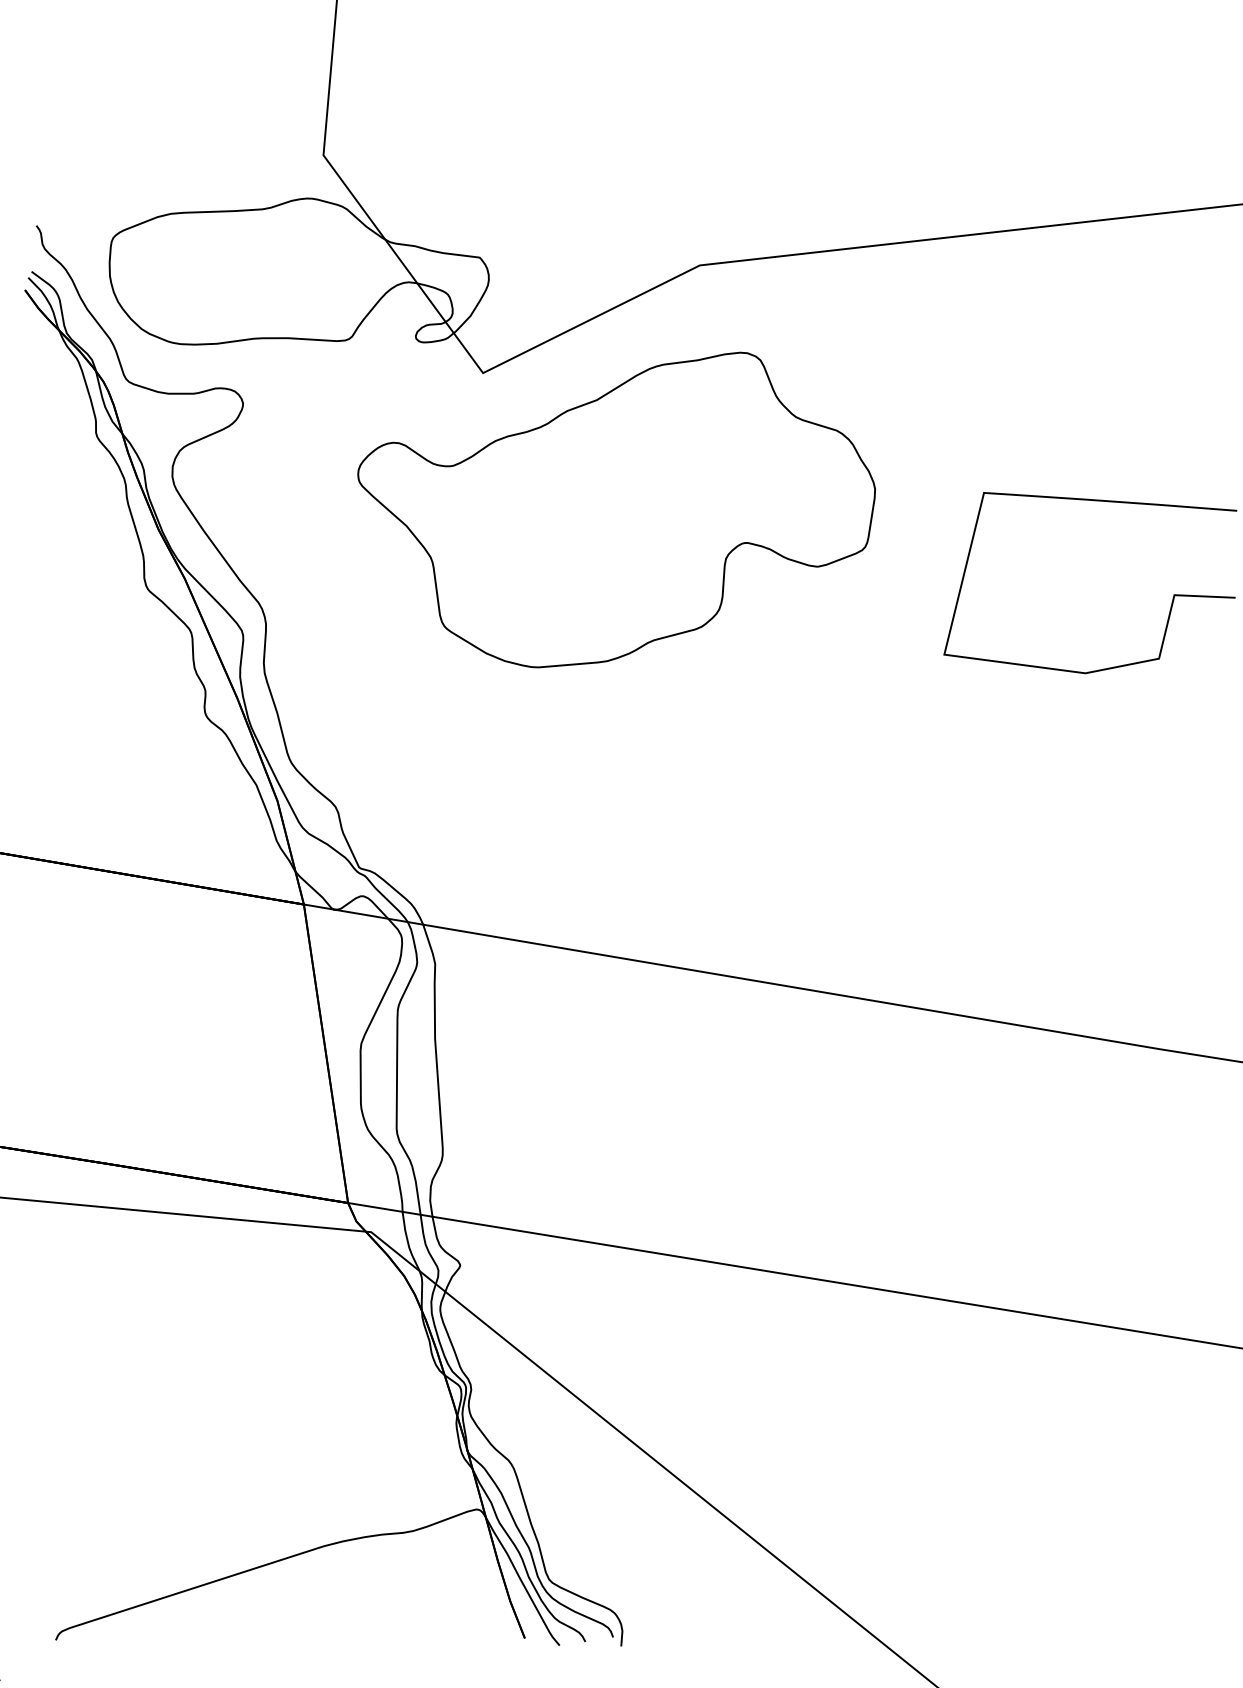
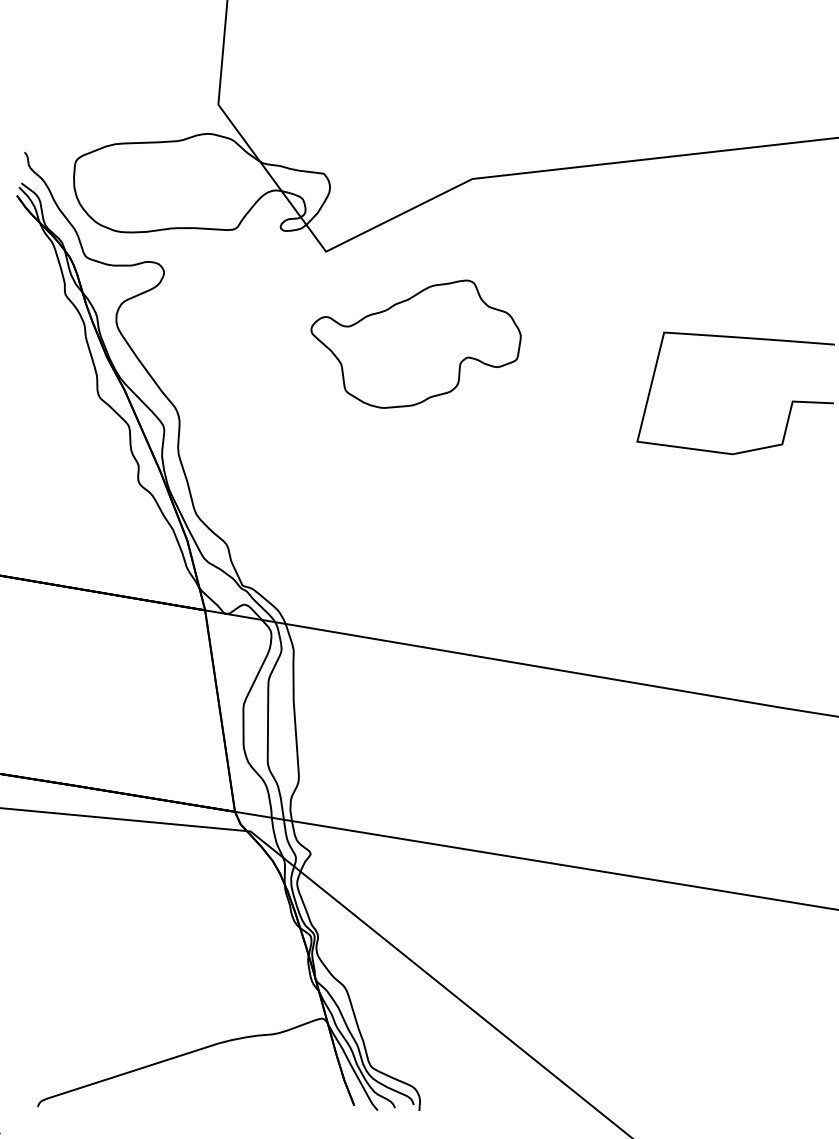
part: (615, 510) -> (415, 344), size x0.6

